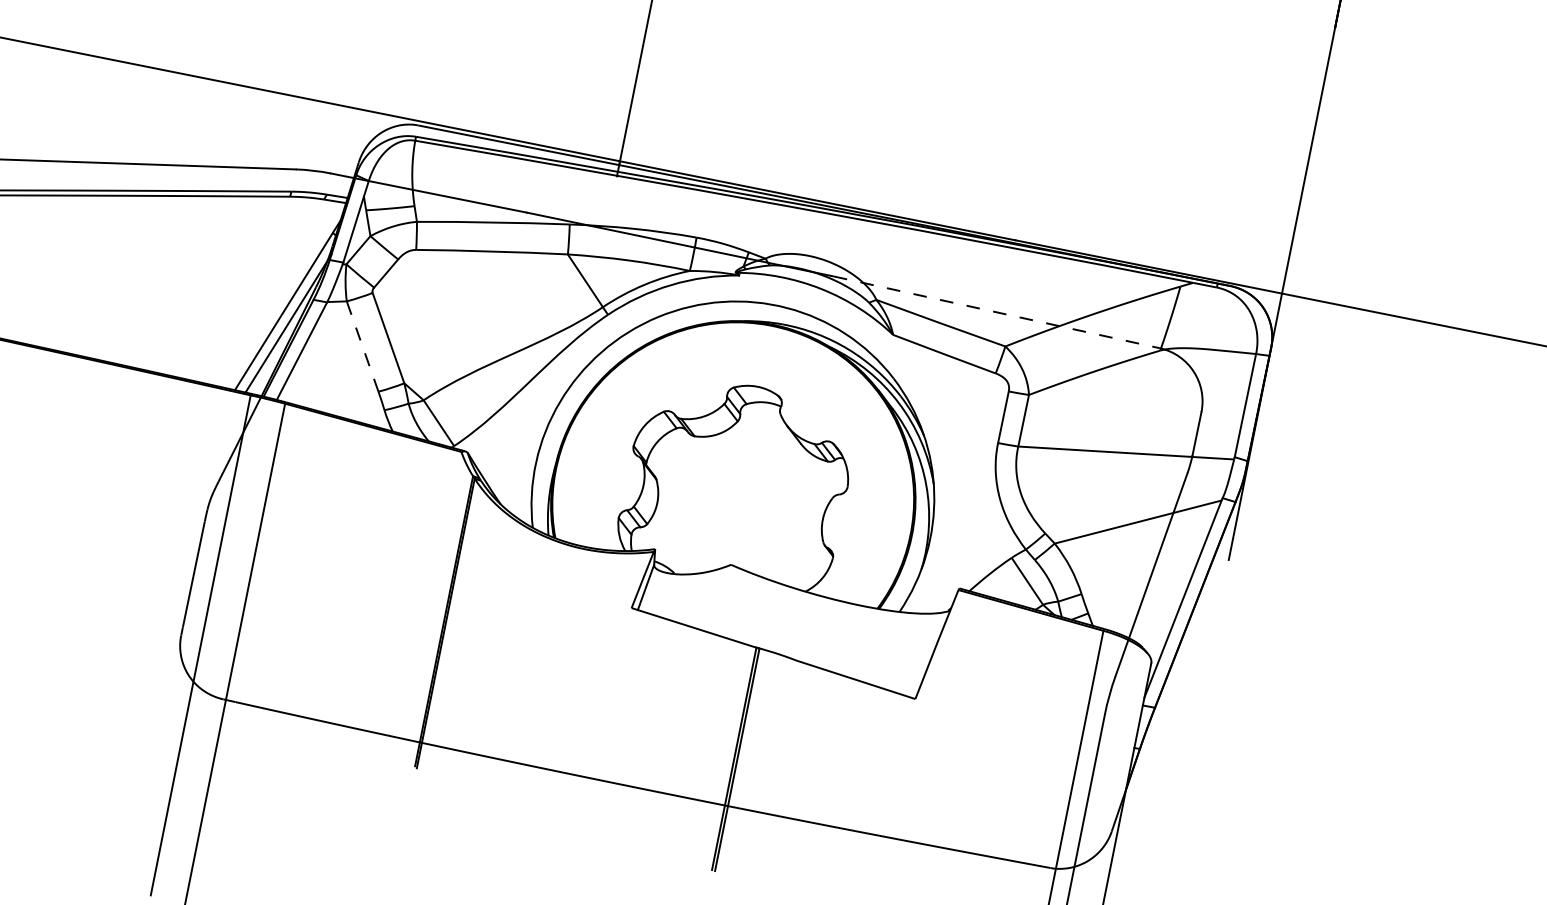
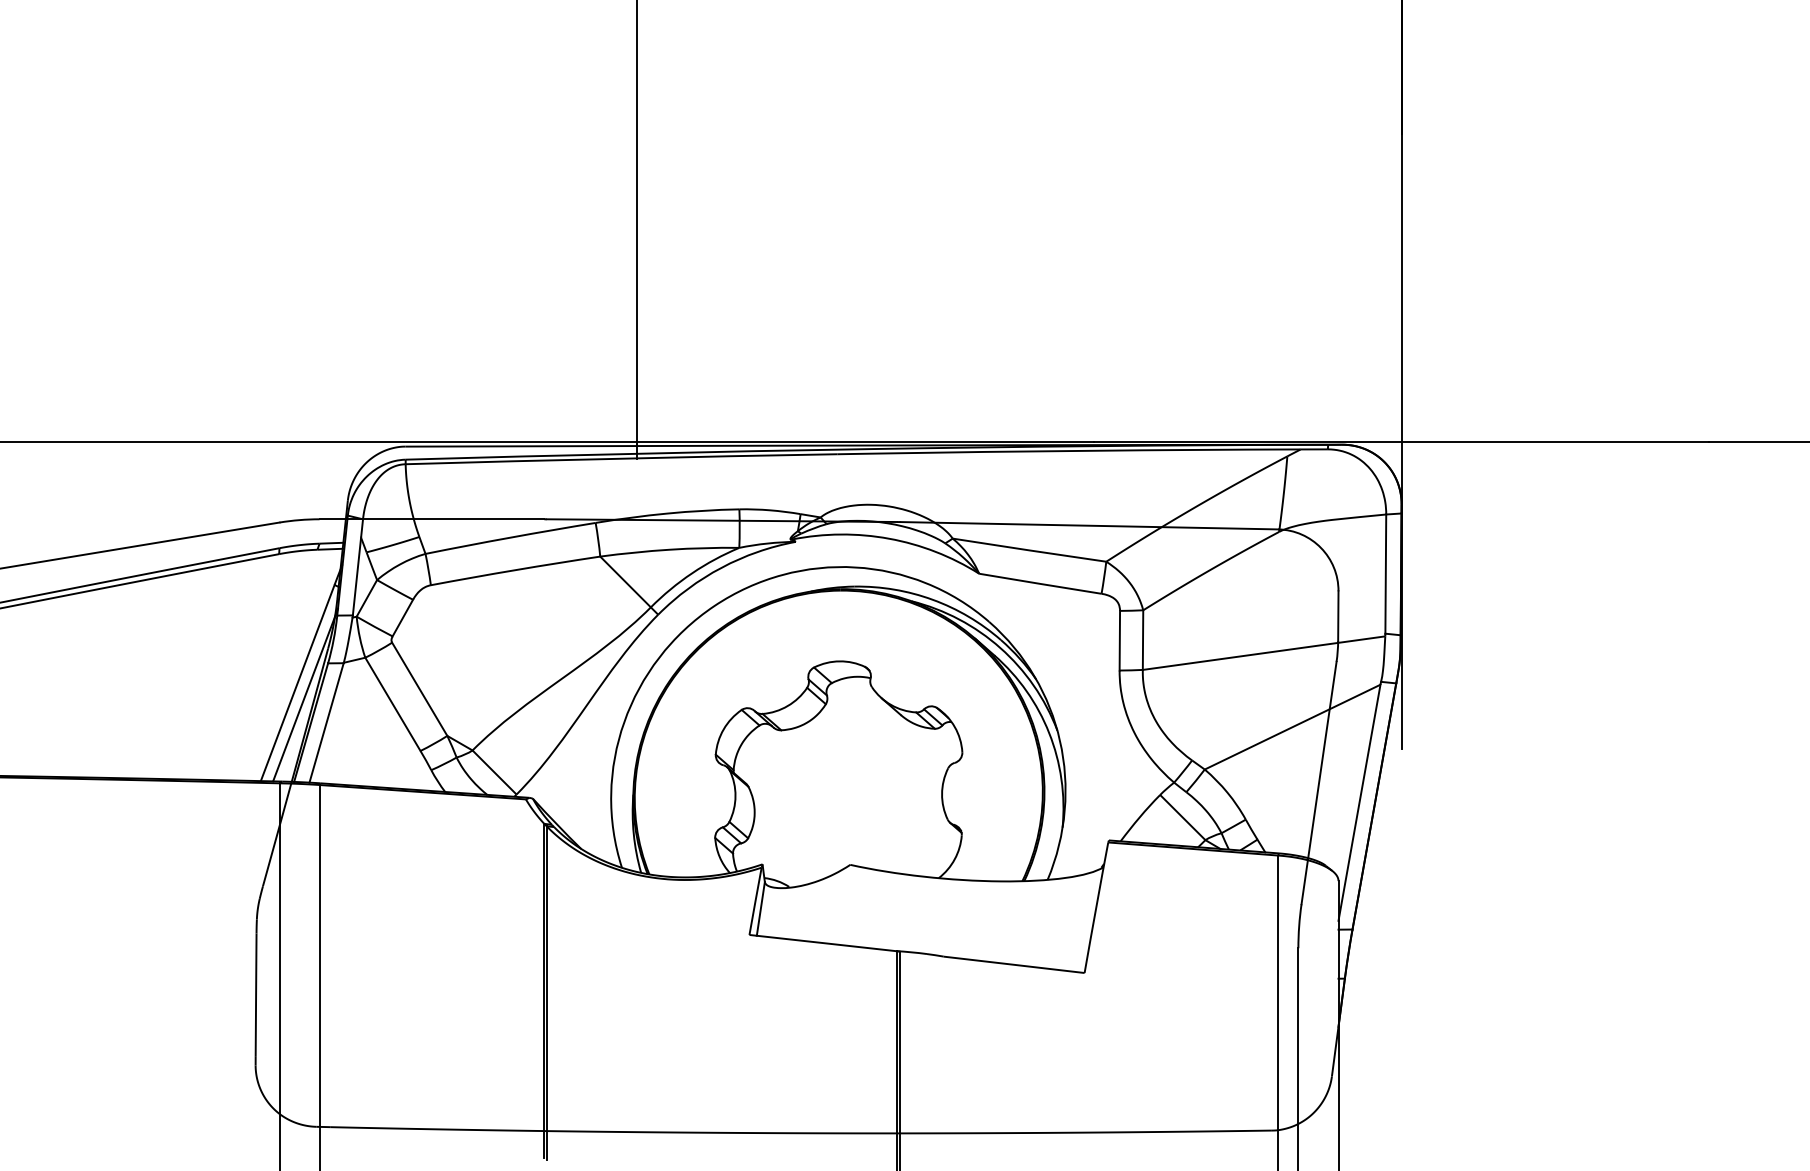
line: (997, 312) -> (1089, 525), dashed -> solid
line: (362, 345) -> (392, 703), dashed -> solid

